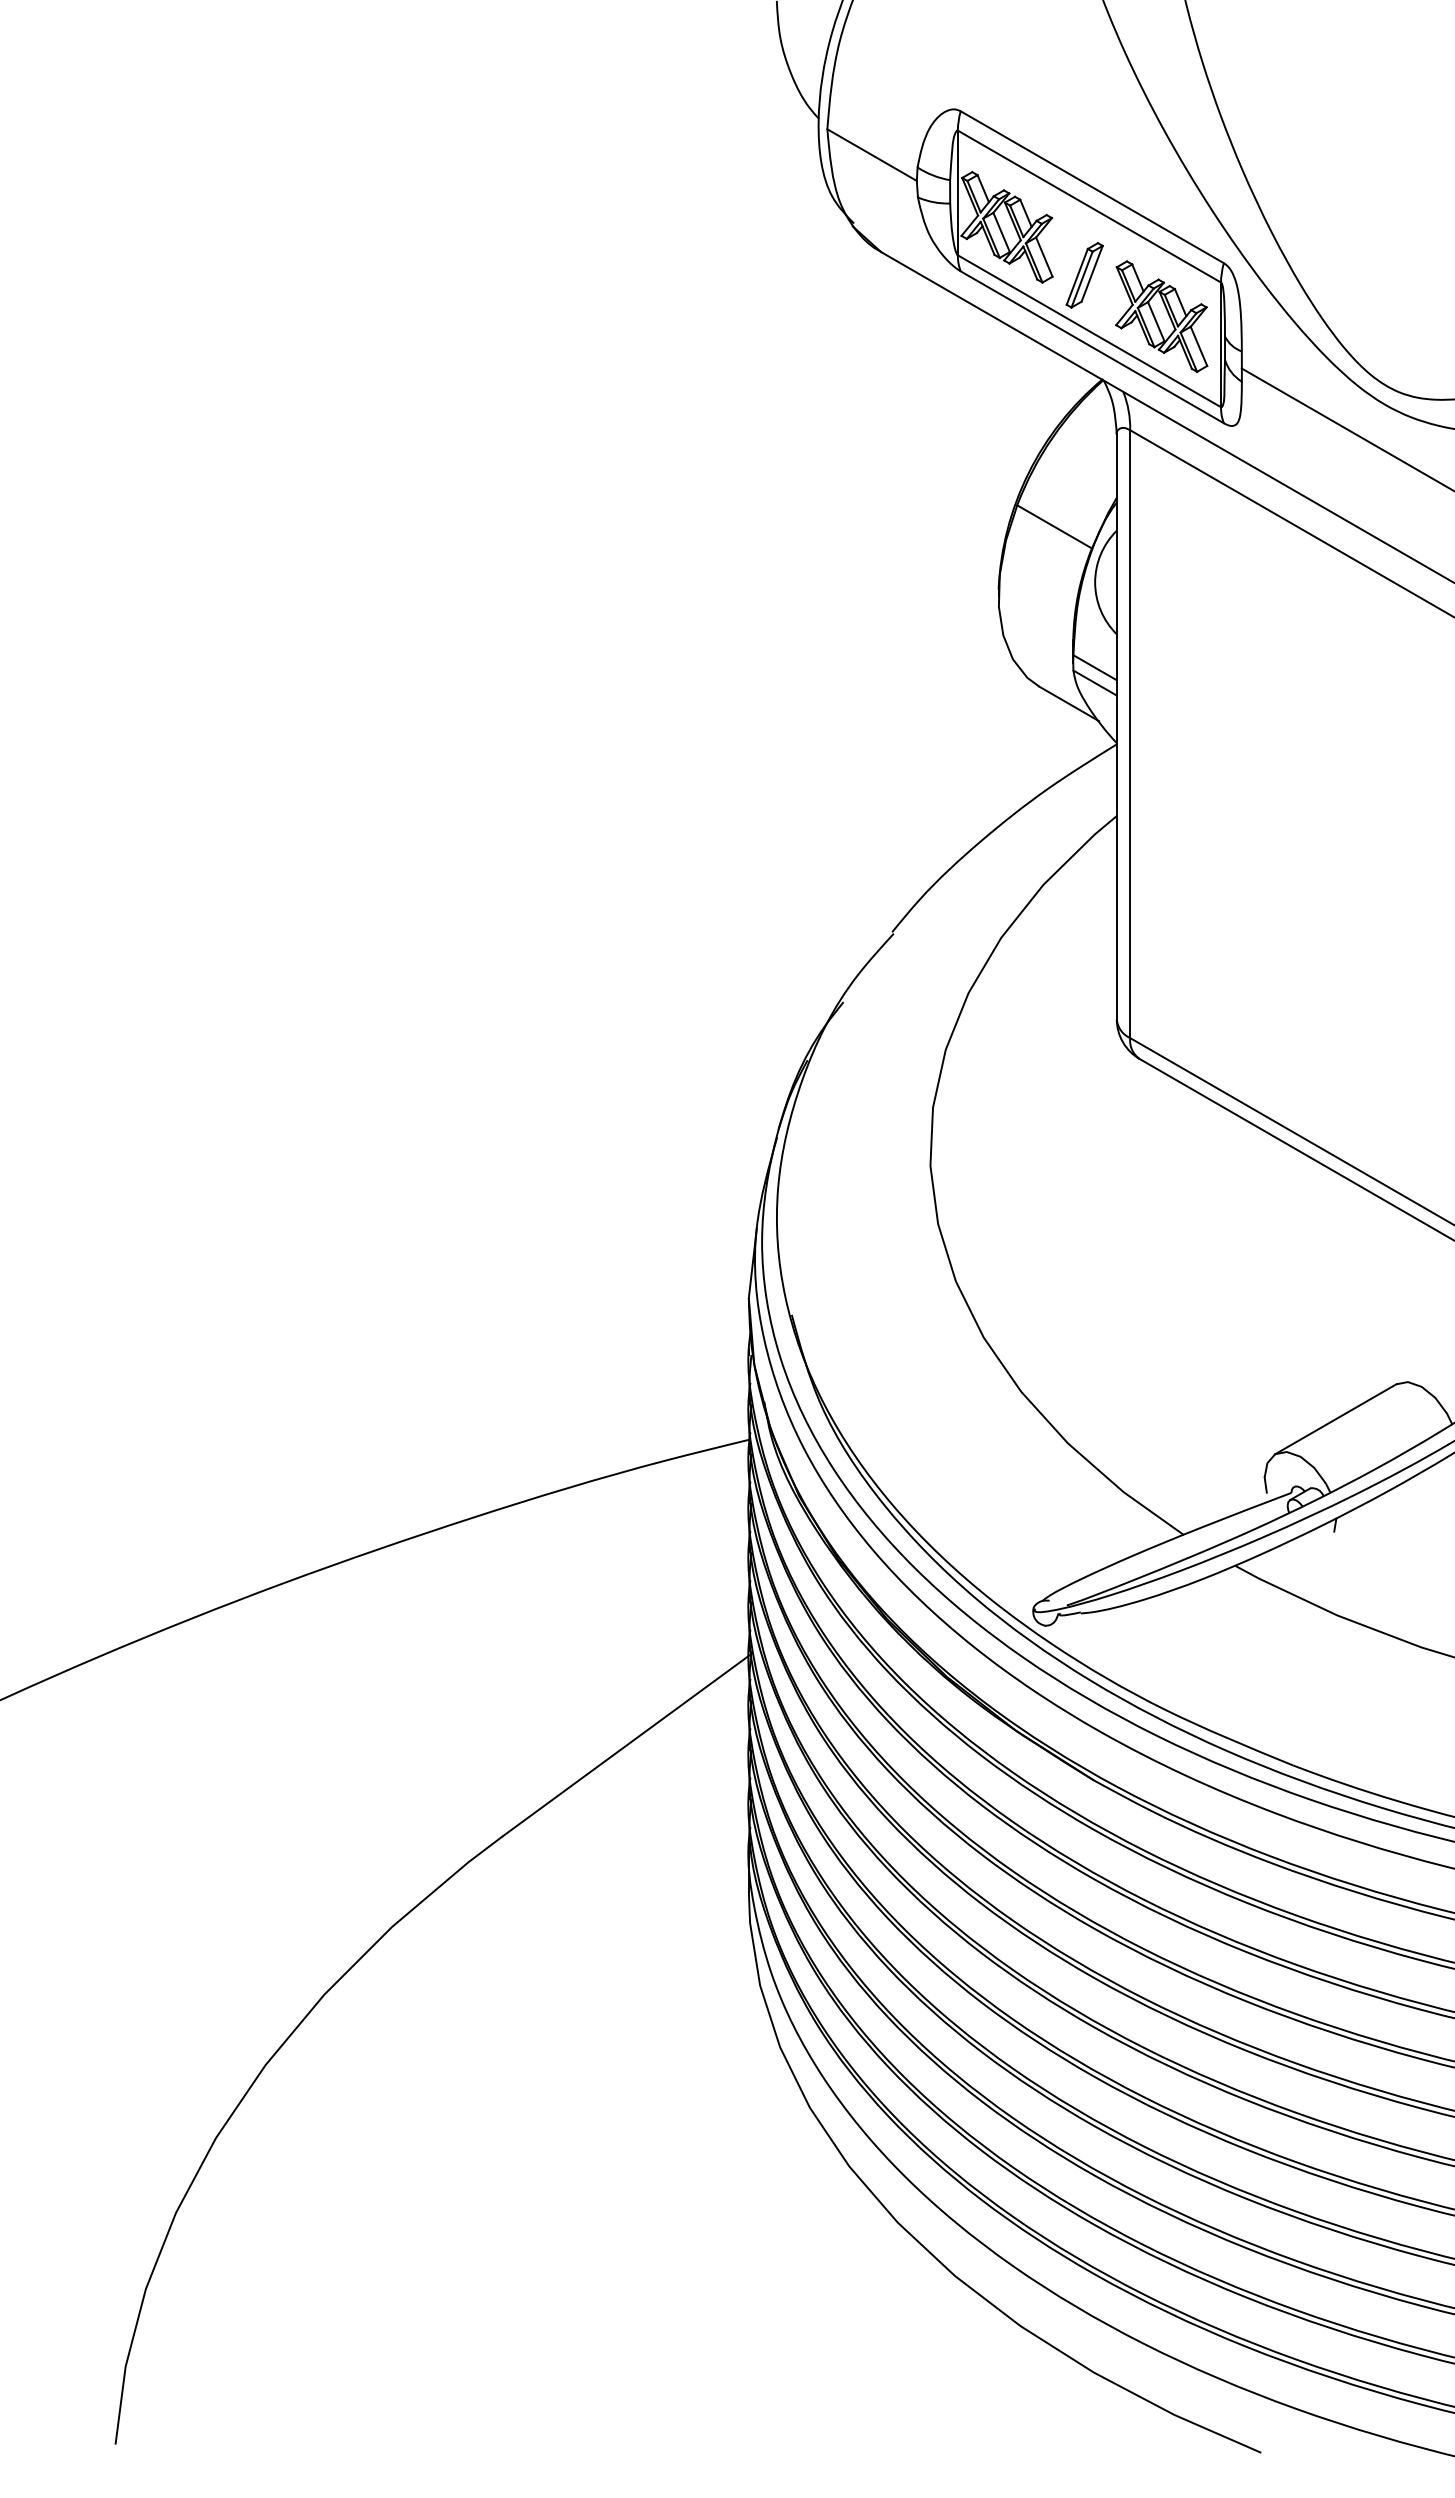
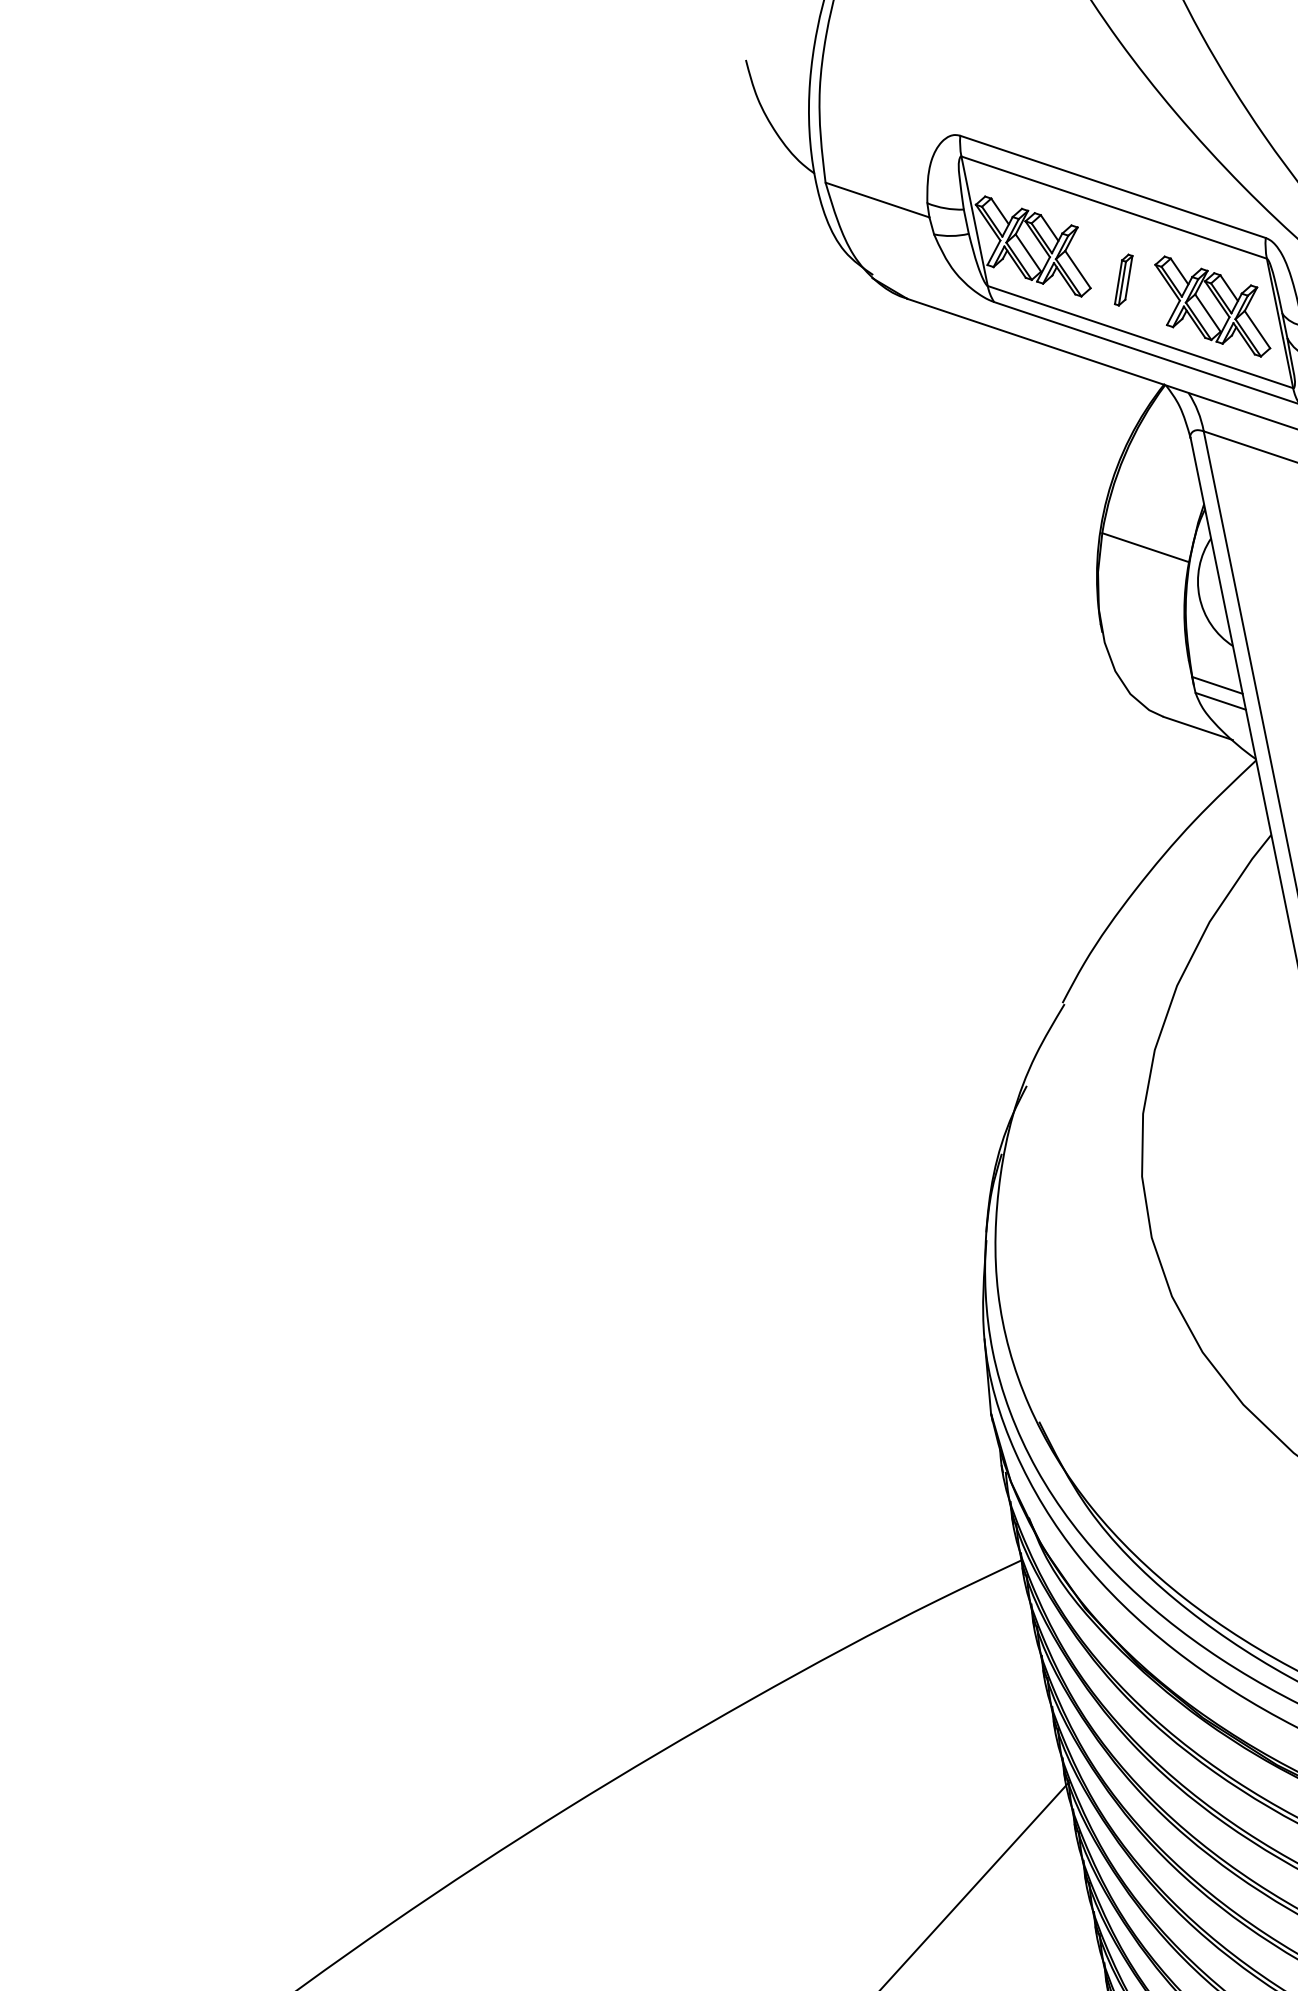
part: (1084, 275) -> (1123, 280), size x0.7

